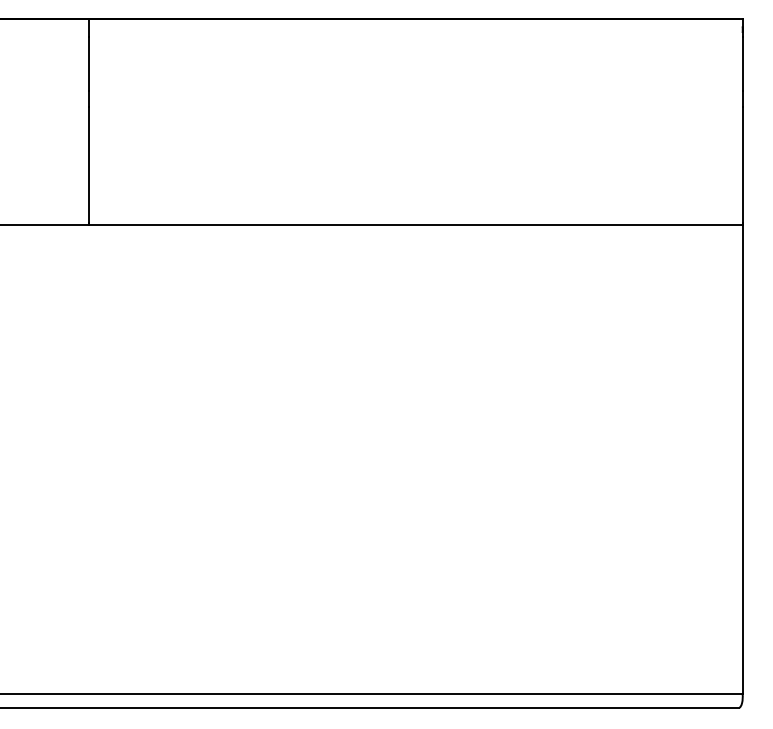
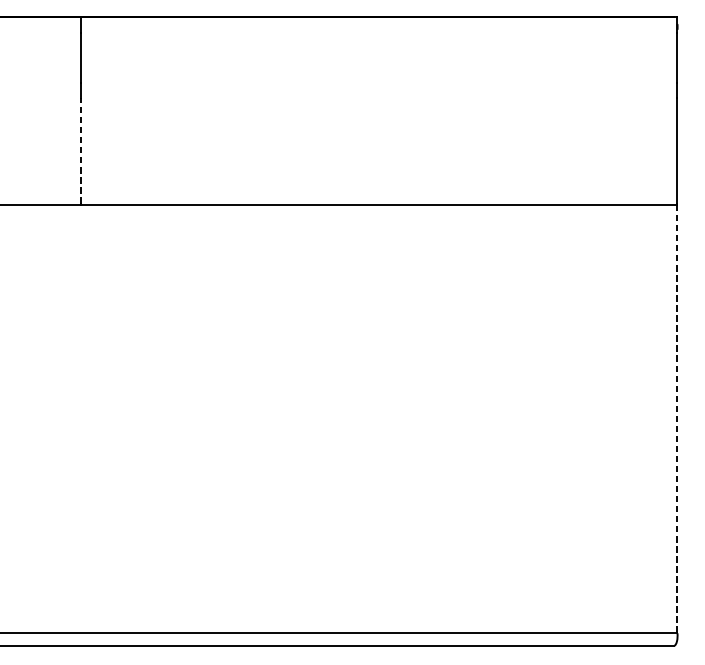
line: (89, 164) -> (81, 150), solid -> dashed
line: (742, 459) -> (677, 419), solid -> dashed

